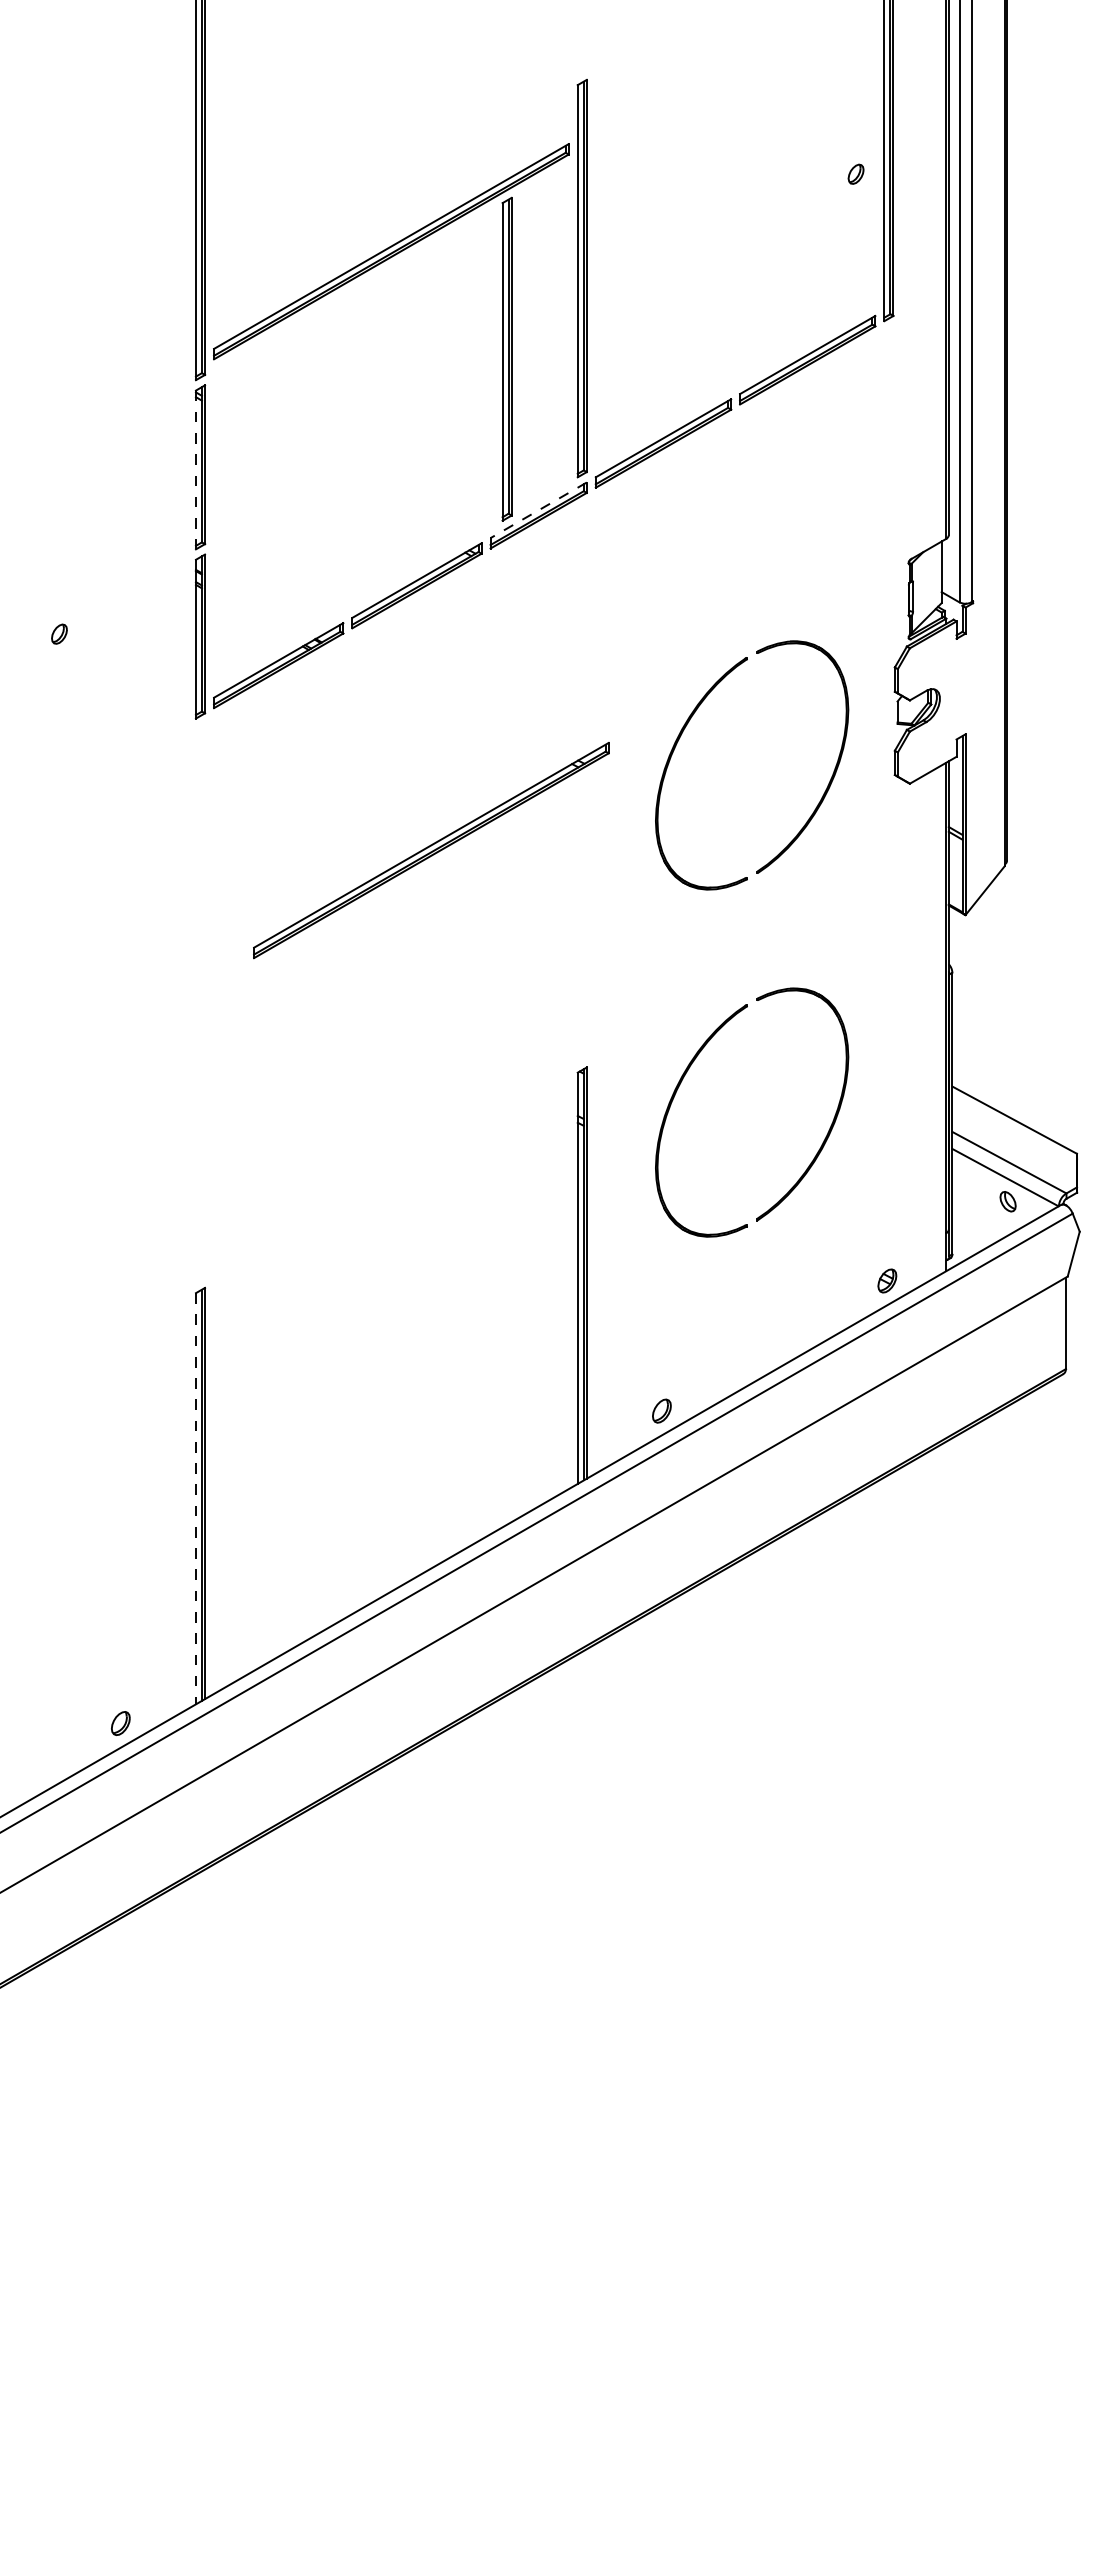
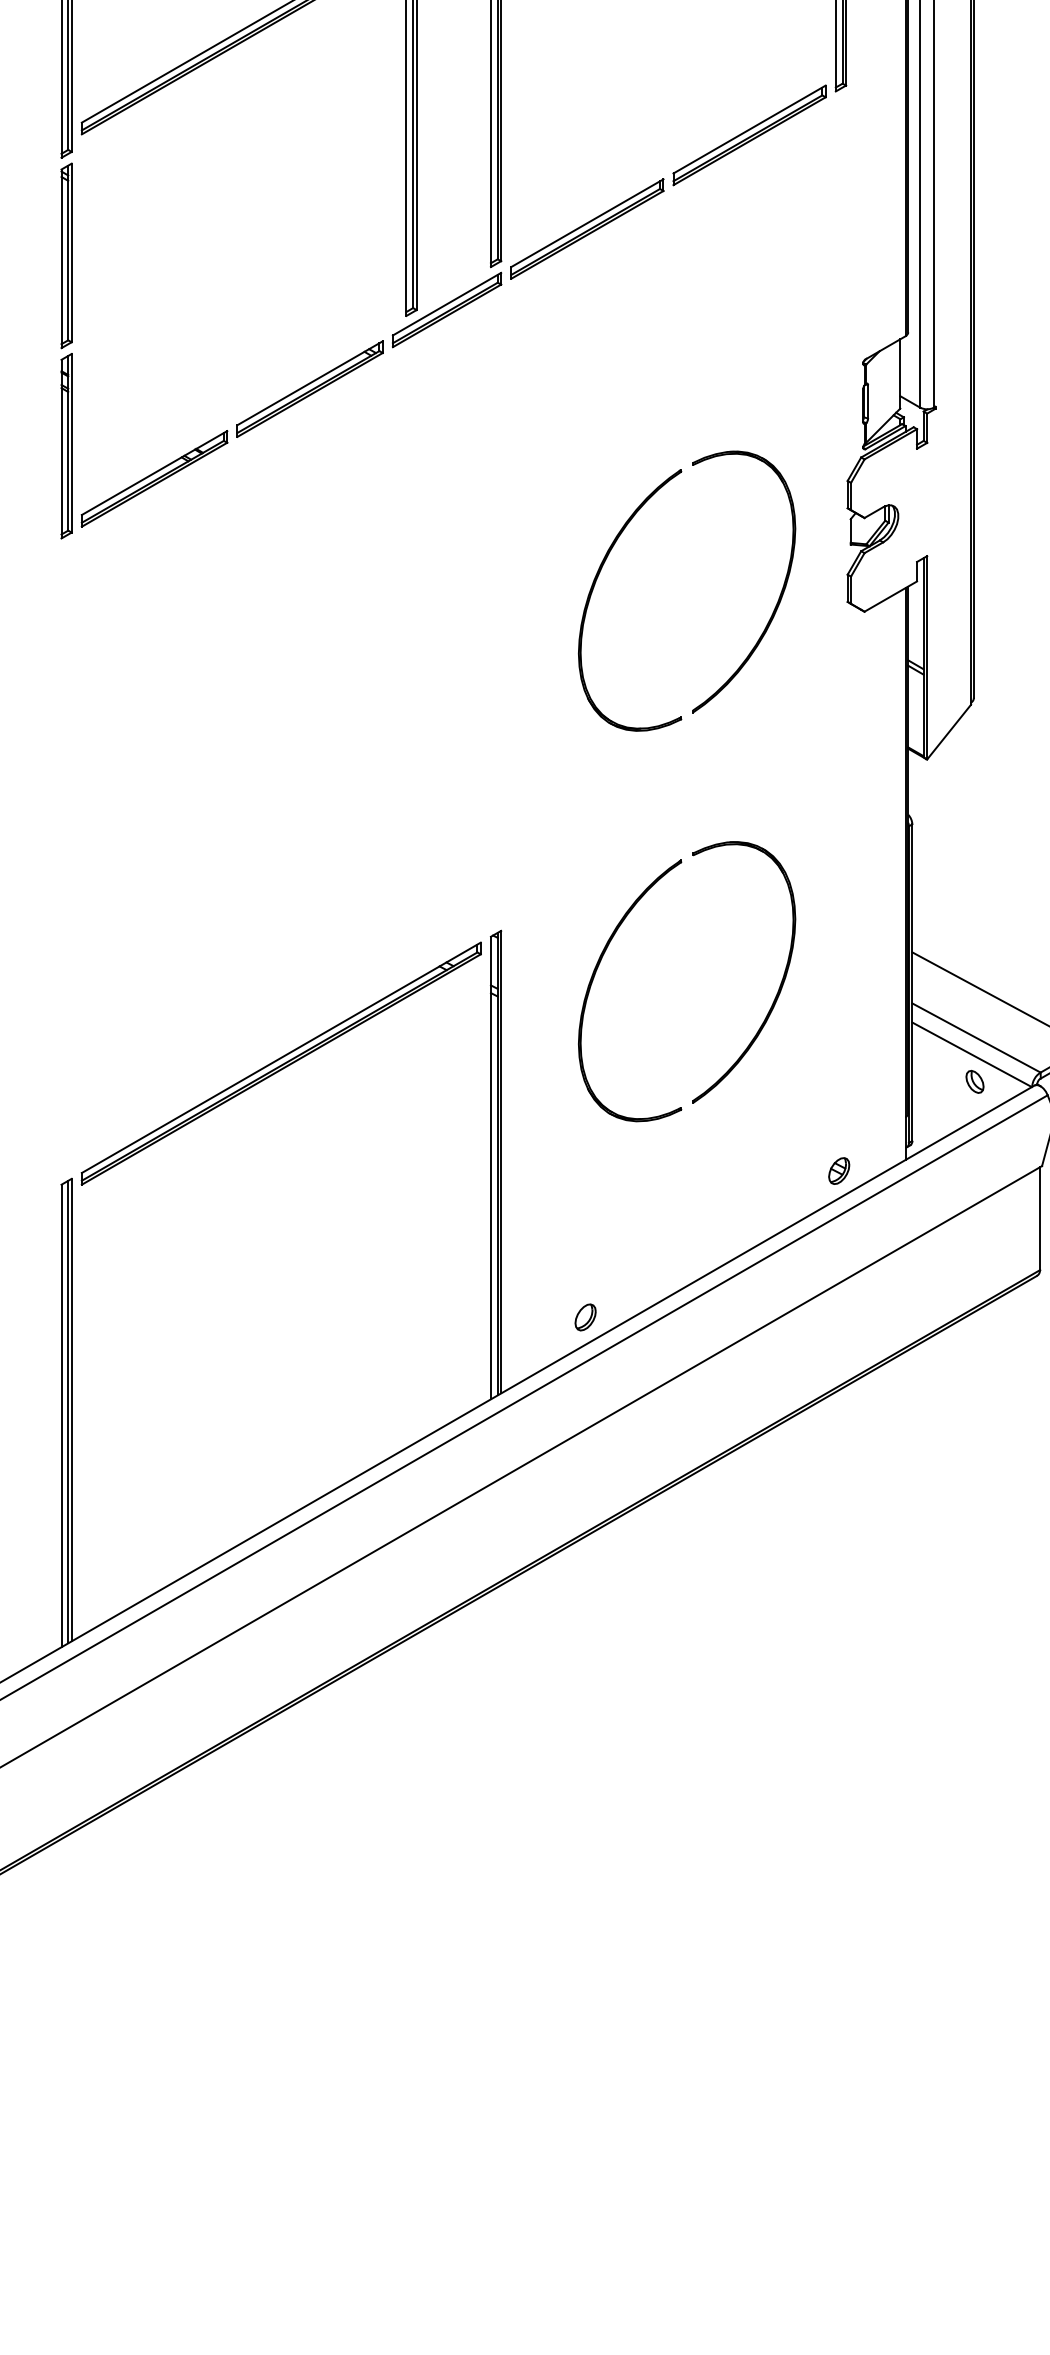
line: (195, 470) -> (60, 259), dashed -> solid
line: (538, 510) -> (446, 304), dashed -> solid
part: (431, 850) -> (281, 1063), moved
line: (195, 1498) -> (60, 1415), dashed -> solid

